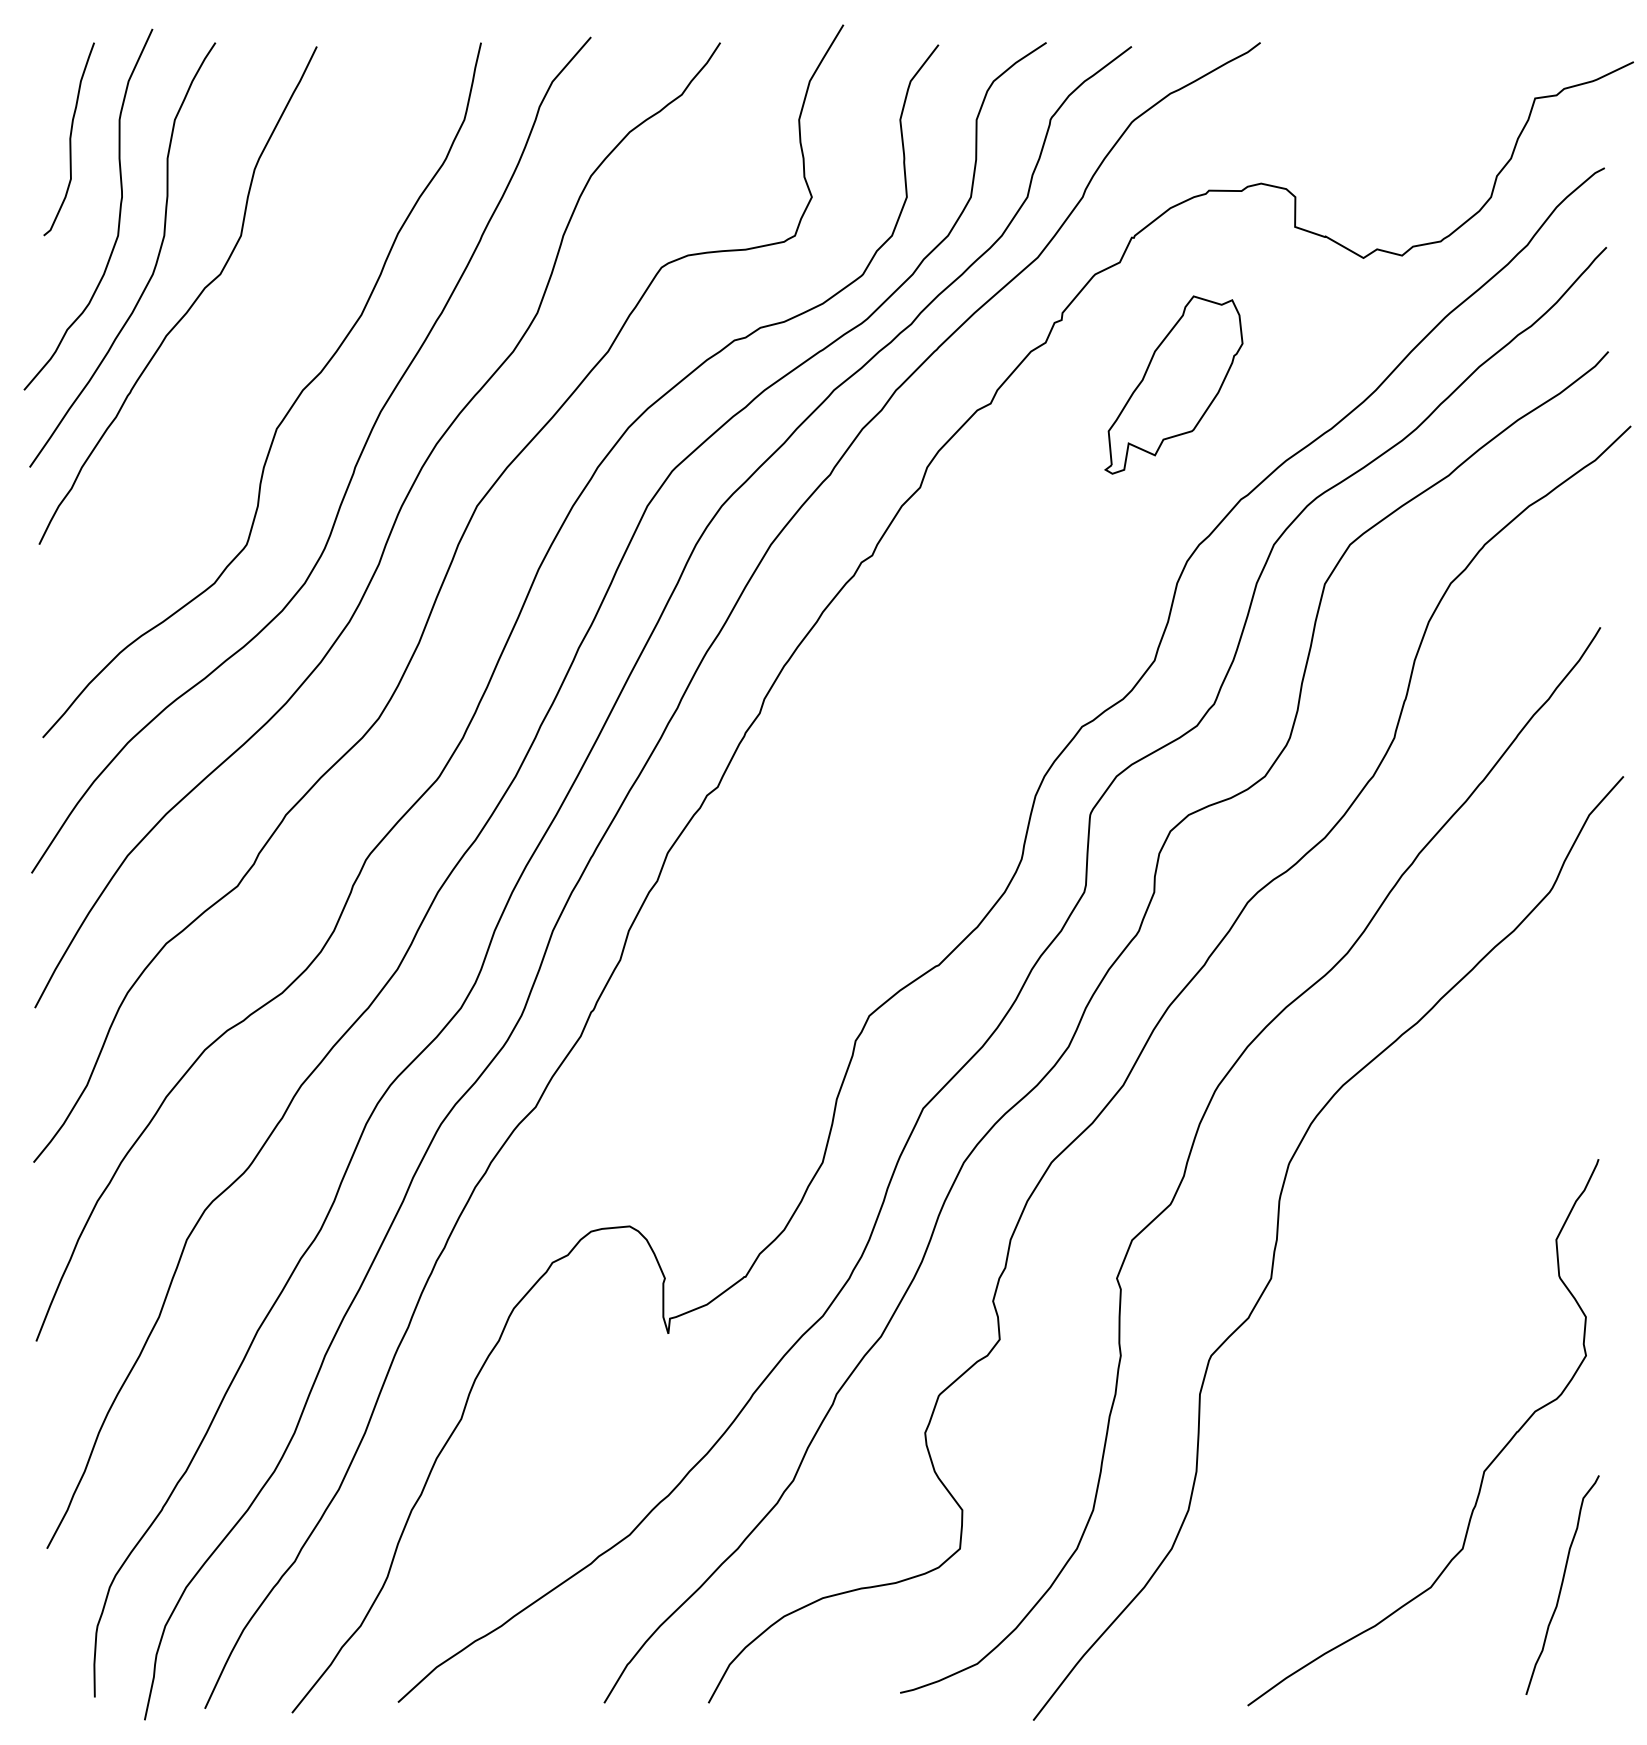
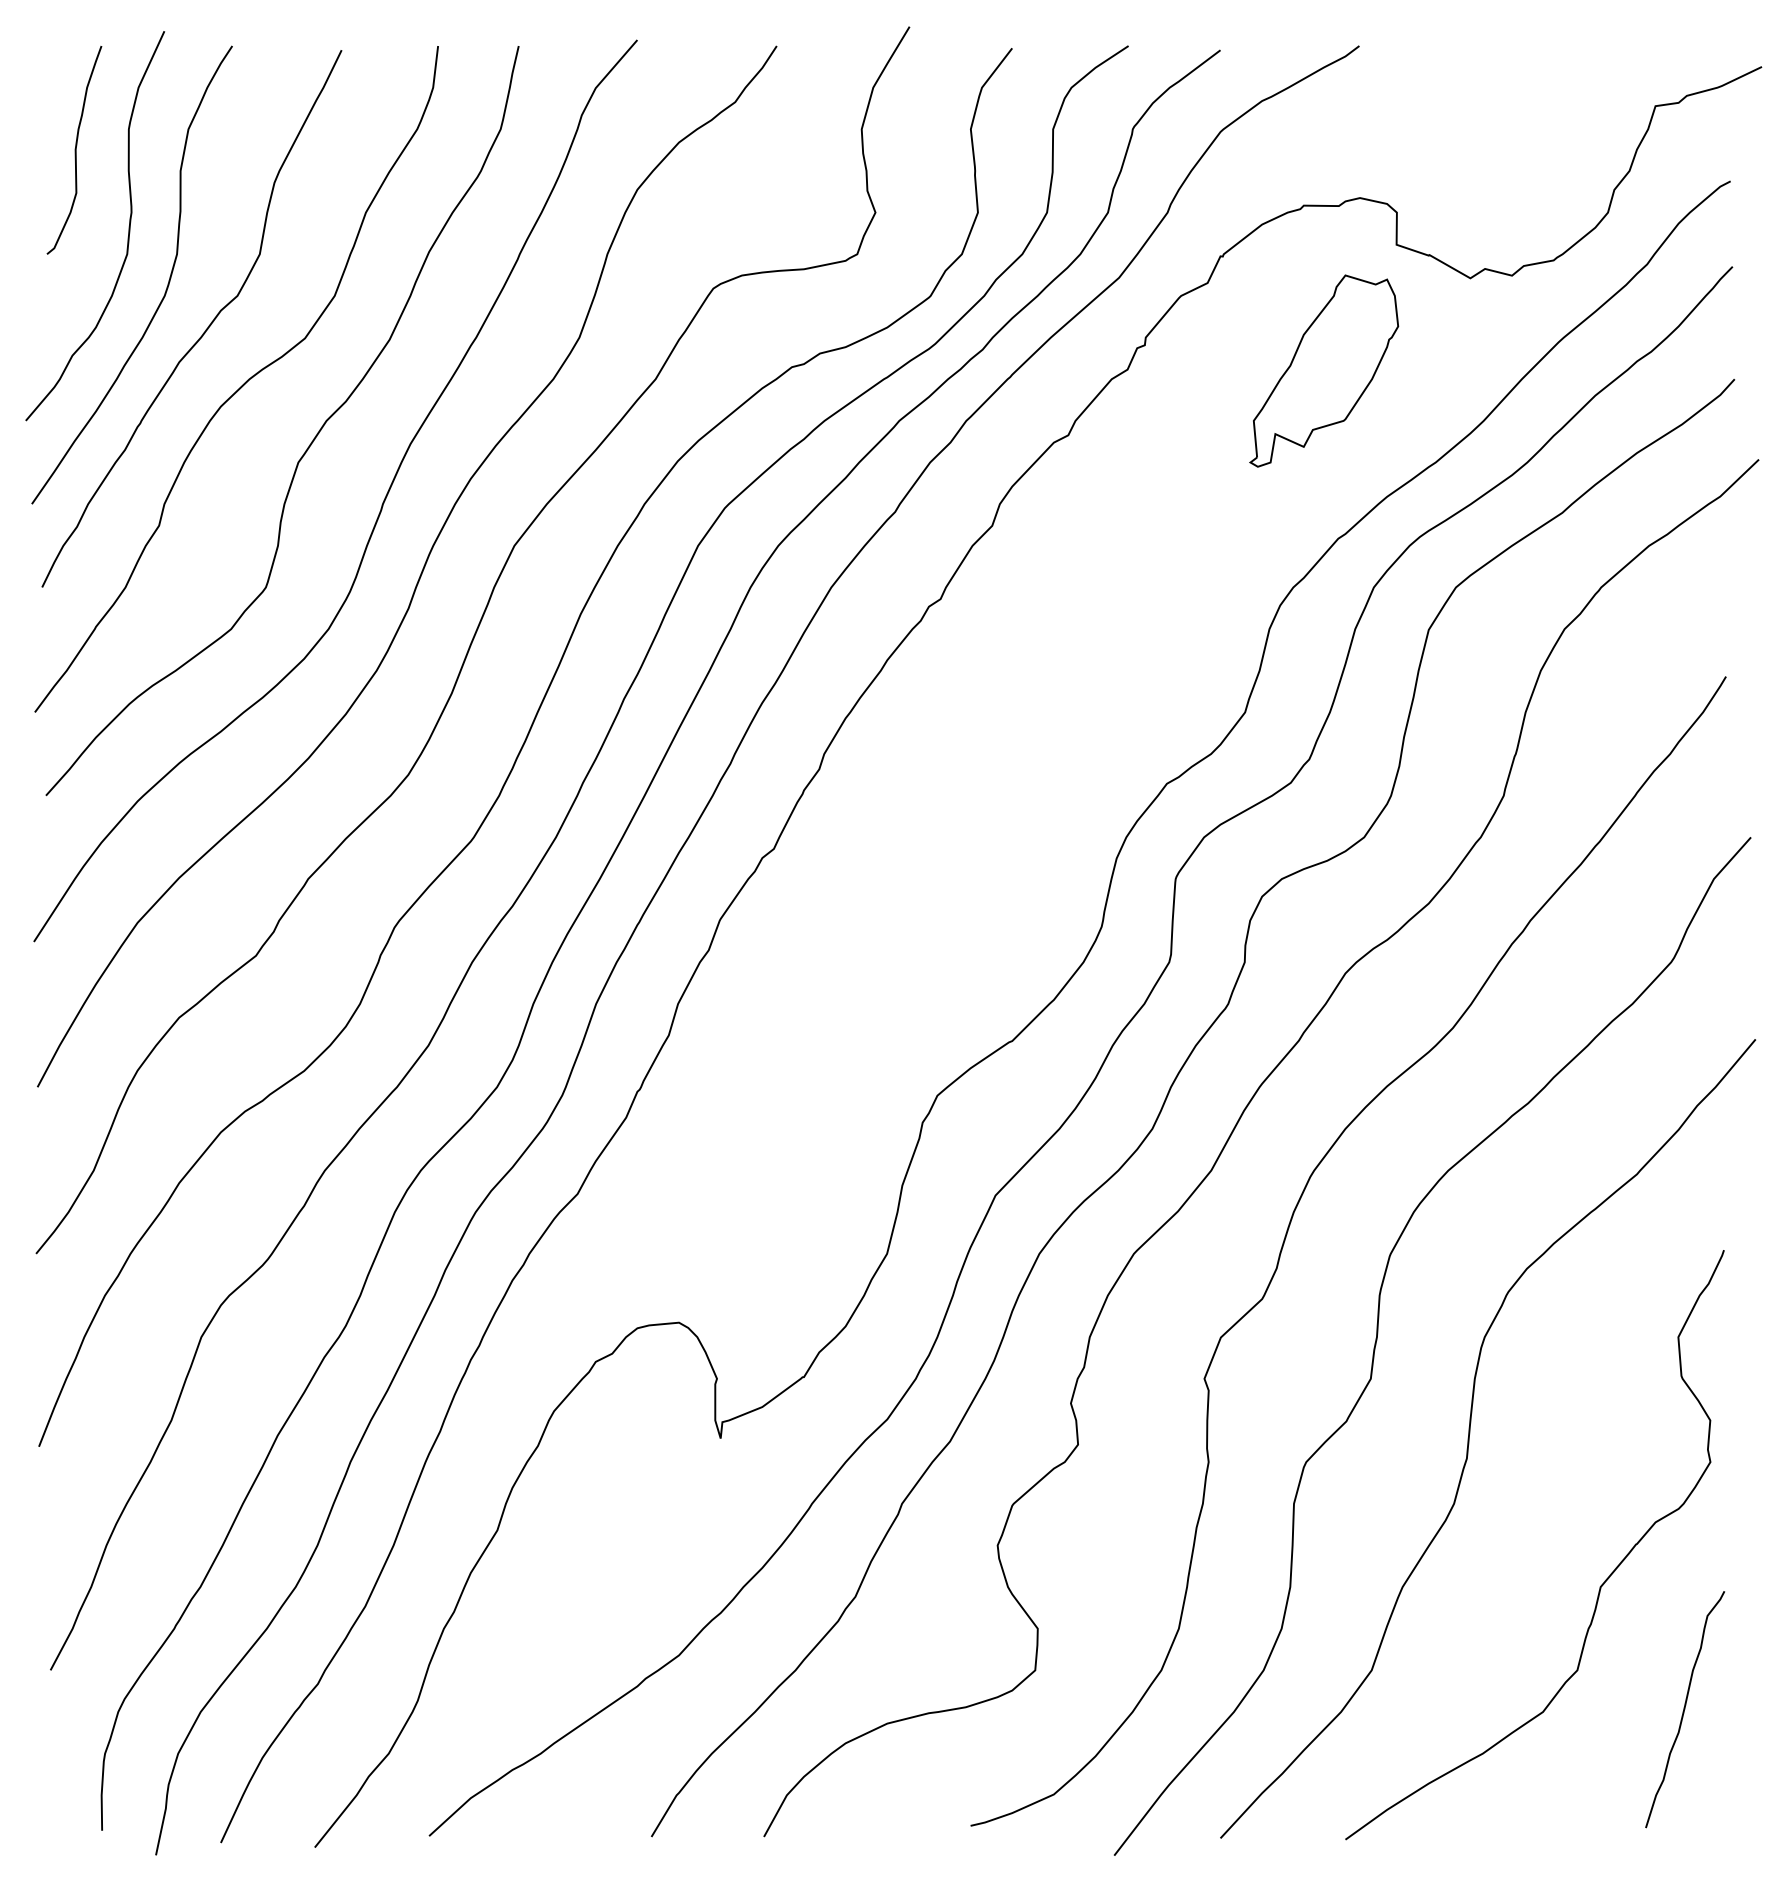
curve: (223, 357) -> (240, 385), added
part: (1173, 384) -> (1323, 370), moved
curve: (1363, 1331) -> (1470, 1436), added

